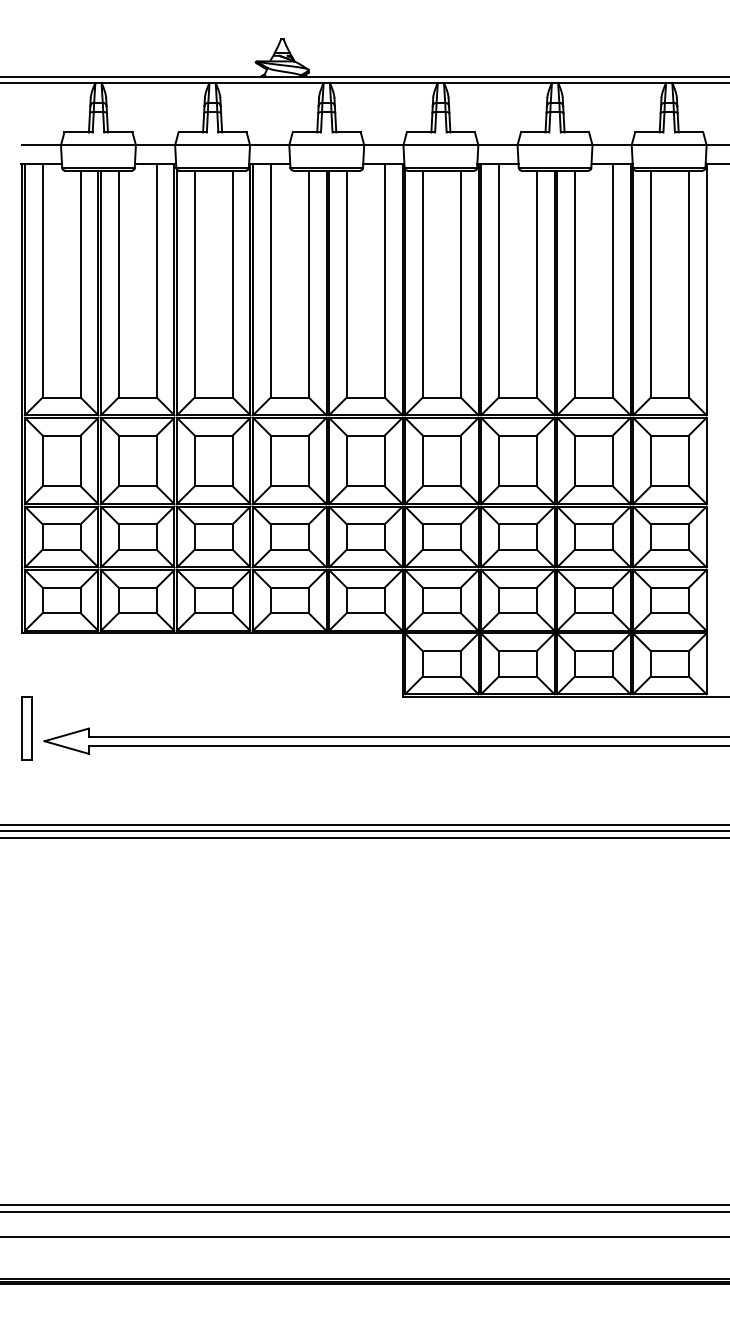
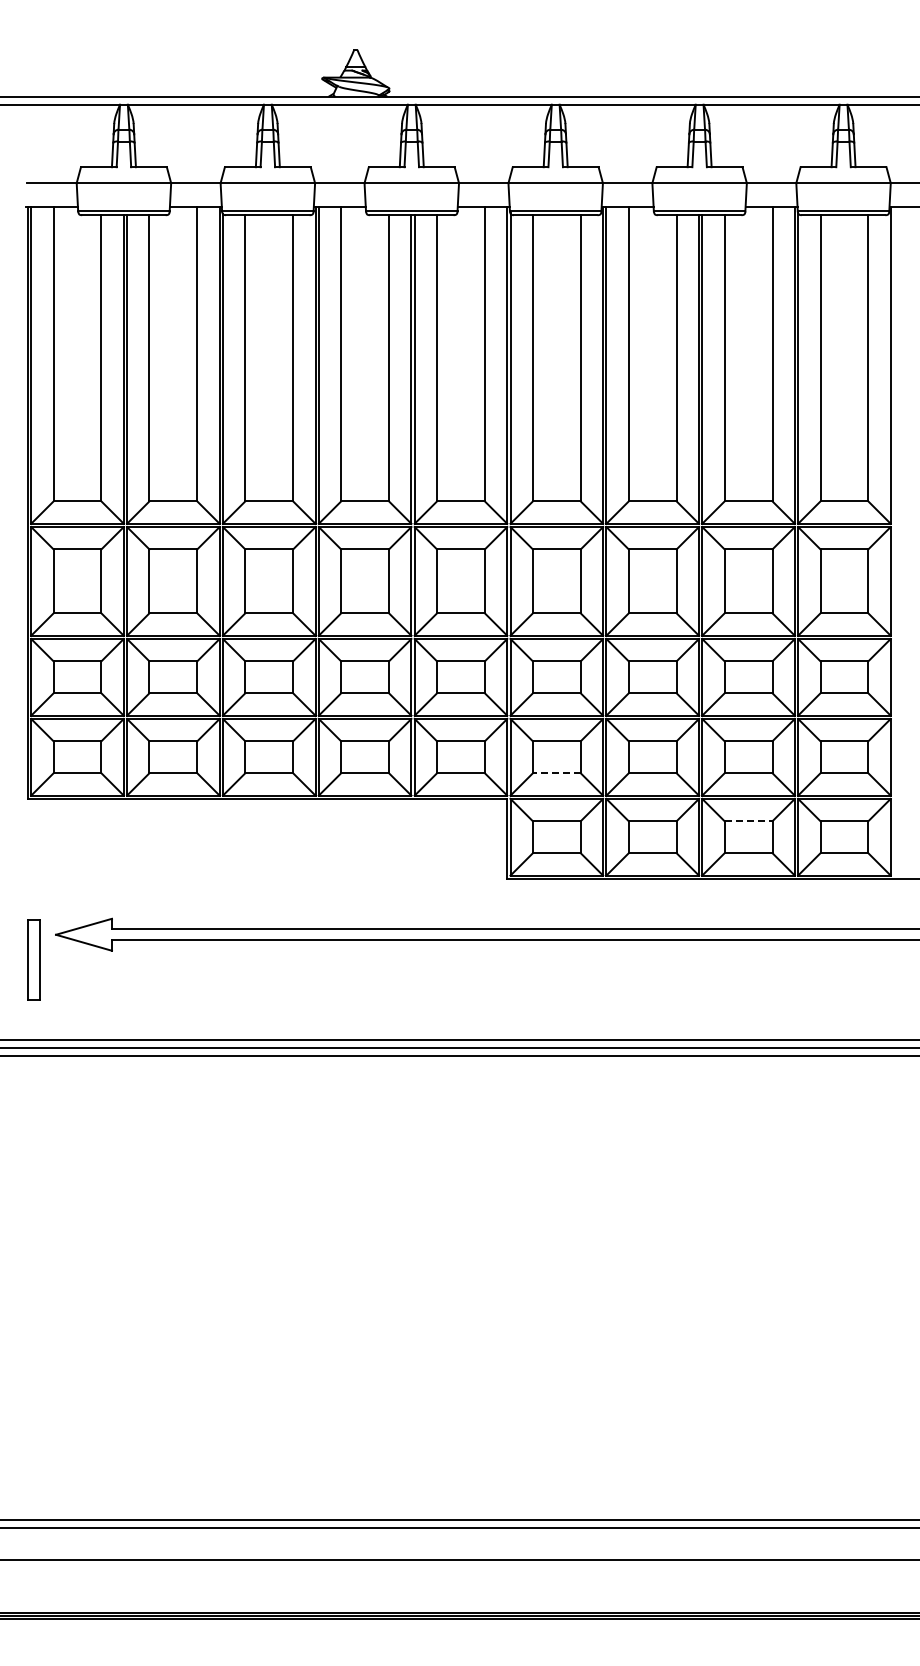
line: (441, 613) -> (556, 773), solid -> dashed
line: (593, 651) -> (748, 821), solid -> dashed
part: (26, 728) -> (33, 959), moved

